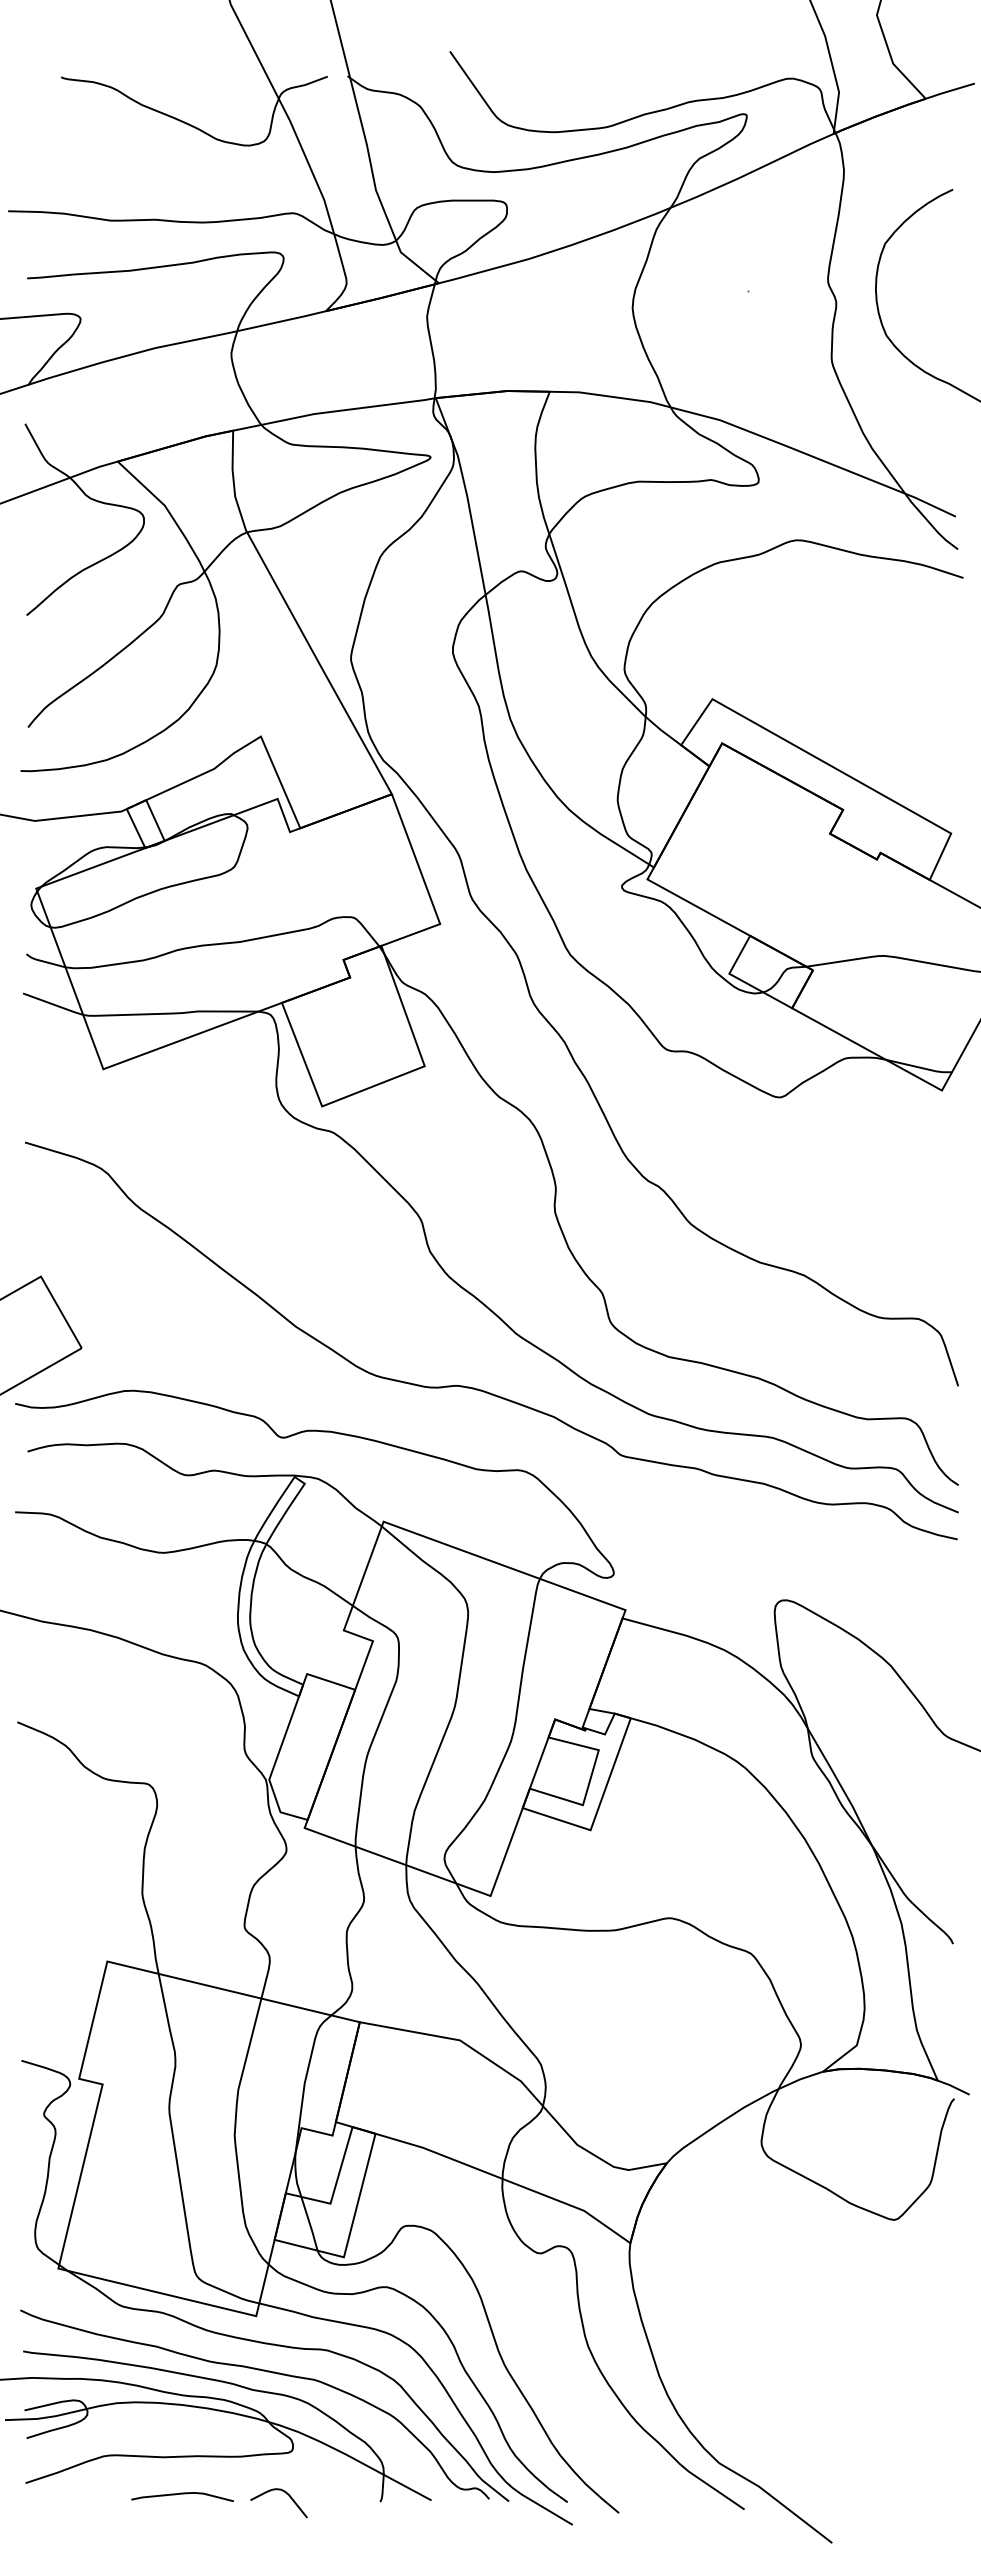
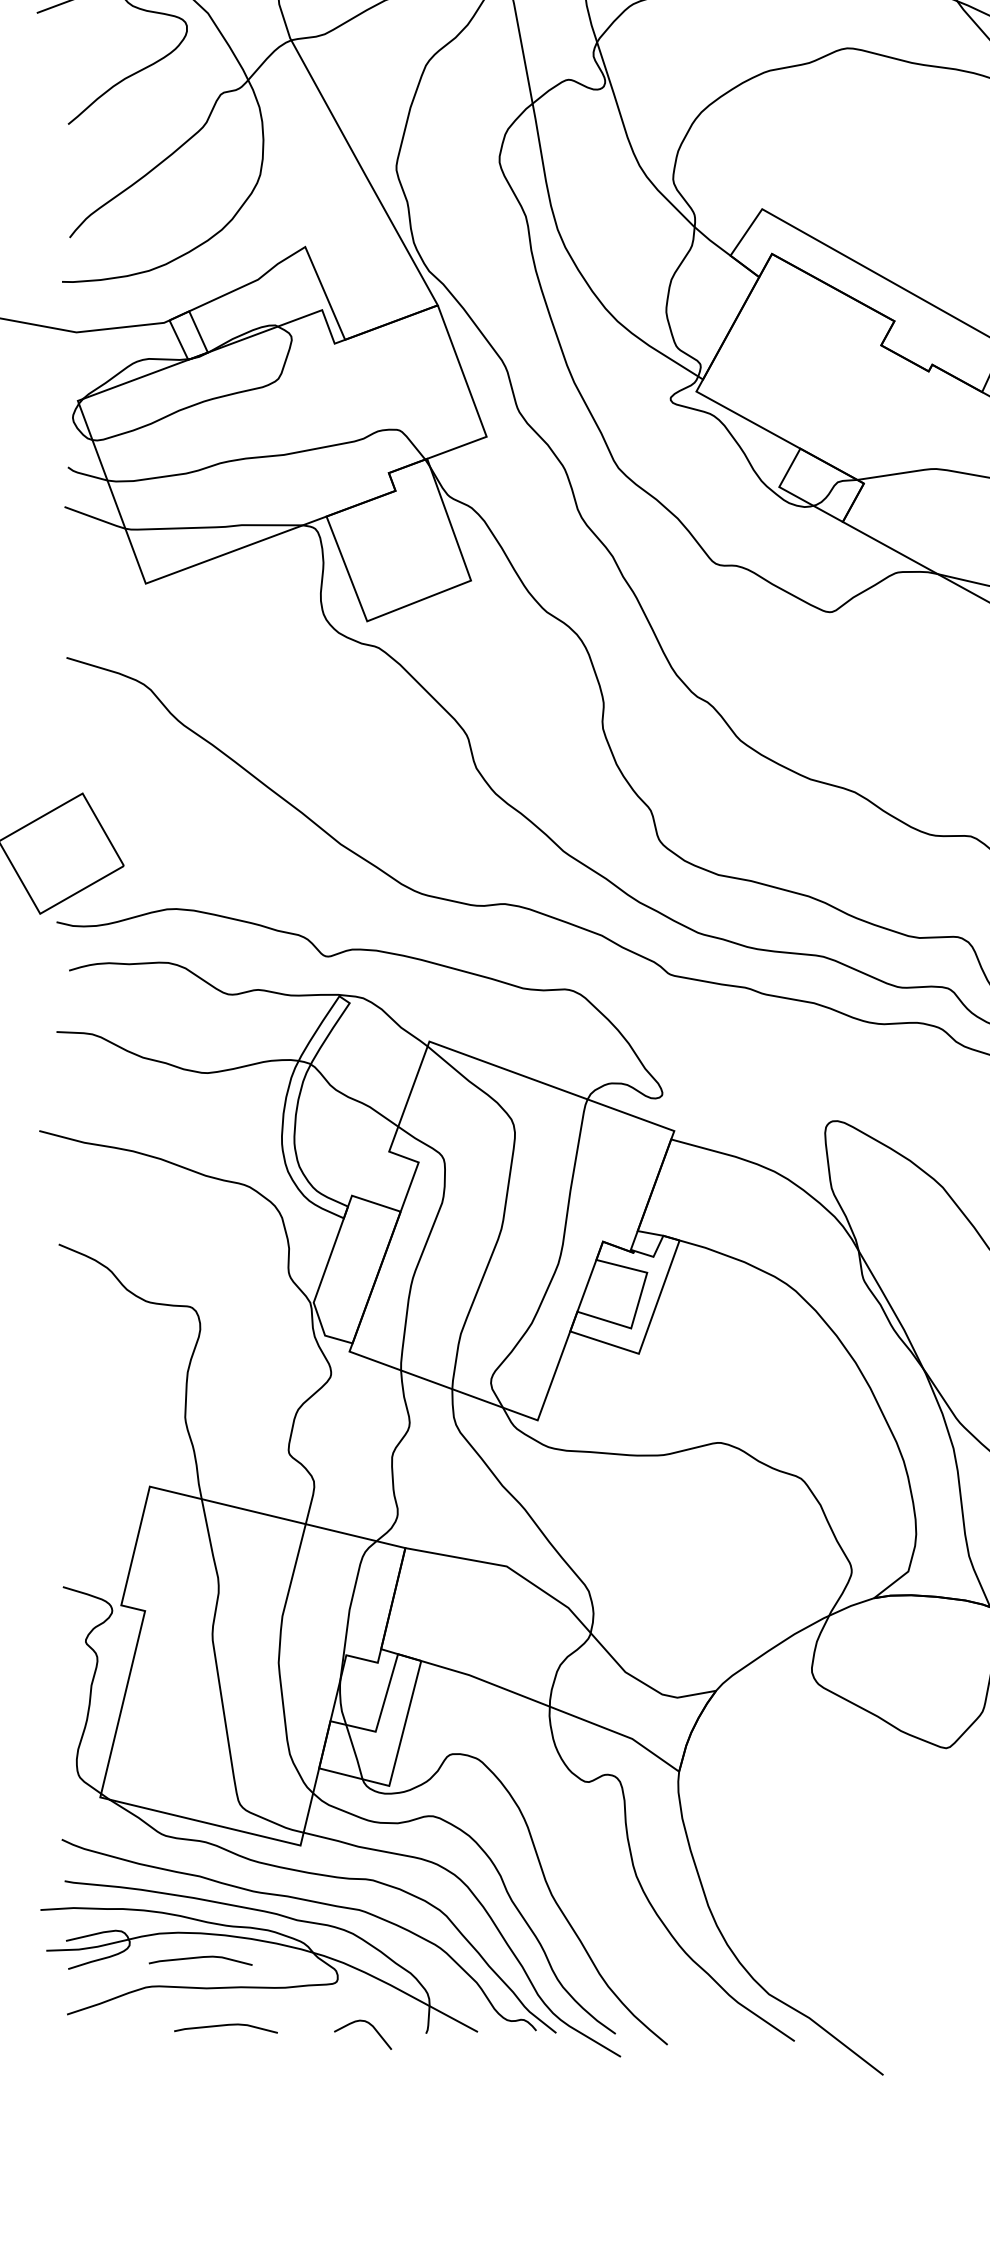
curve: (157, 2427) -> (200, 1958), added
curve: (286, 2494) -> (370, 2026), moved

